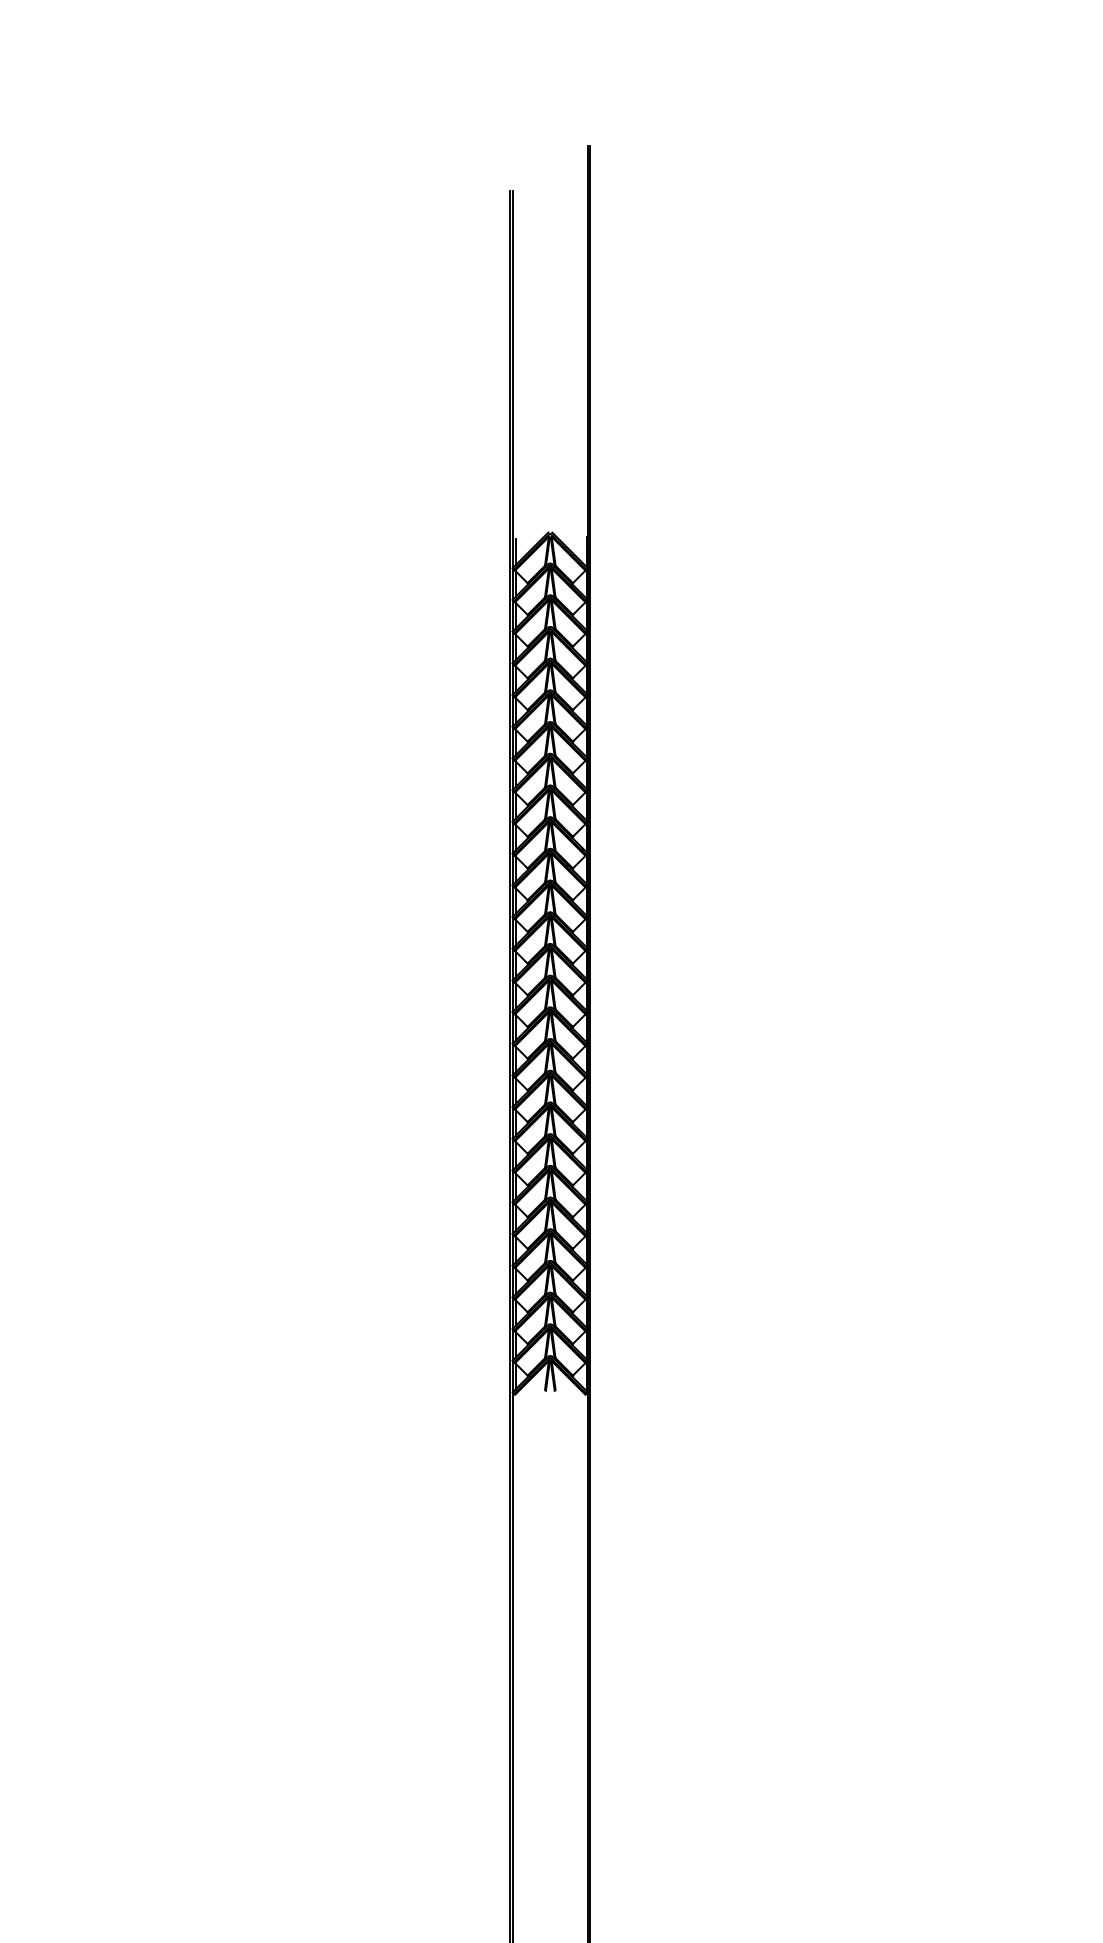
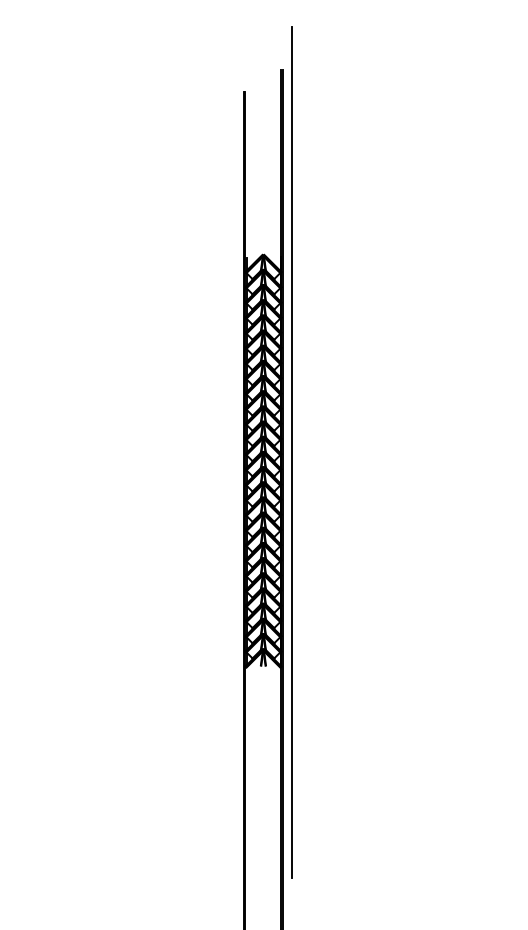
line: (611, 945) -> (292, 452), added

